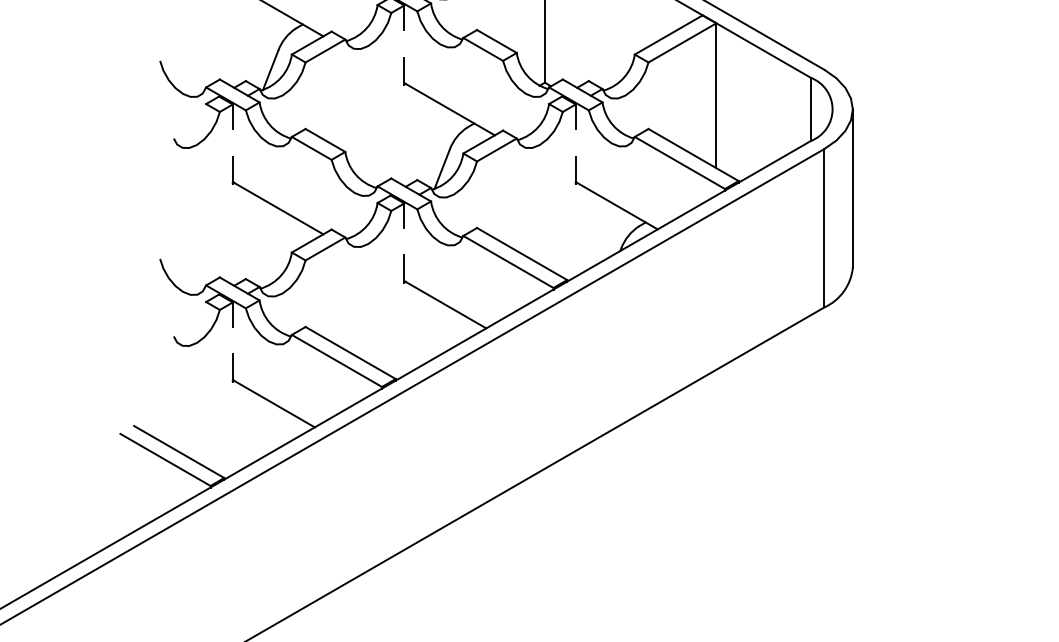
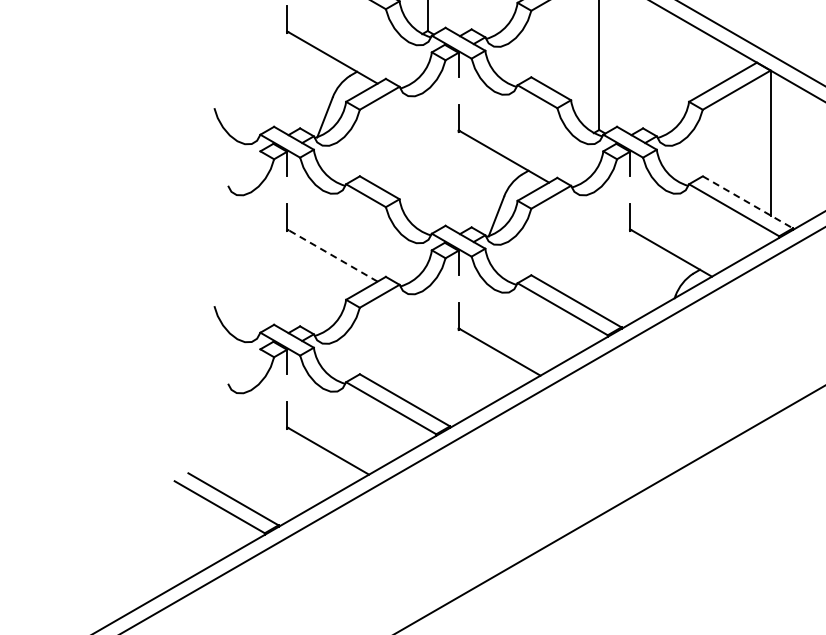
line: (694, 155) -> (748, 202), solid -> dashed
line: (277, 207) -> (331, 254), solid -> dashed

